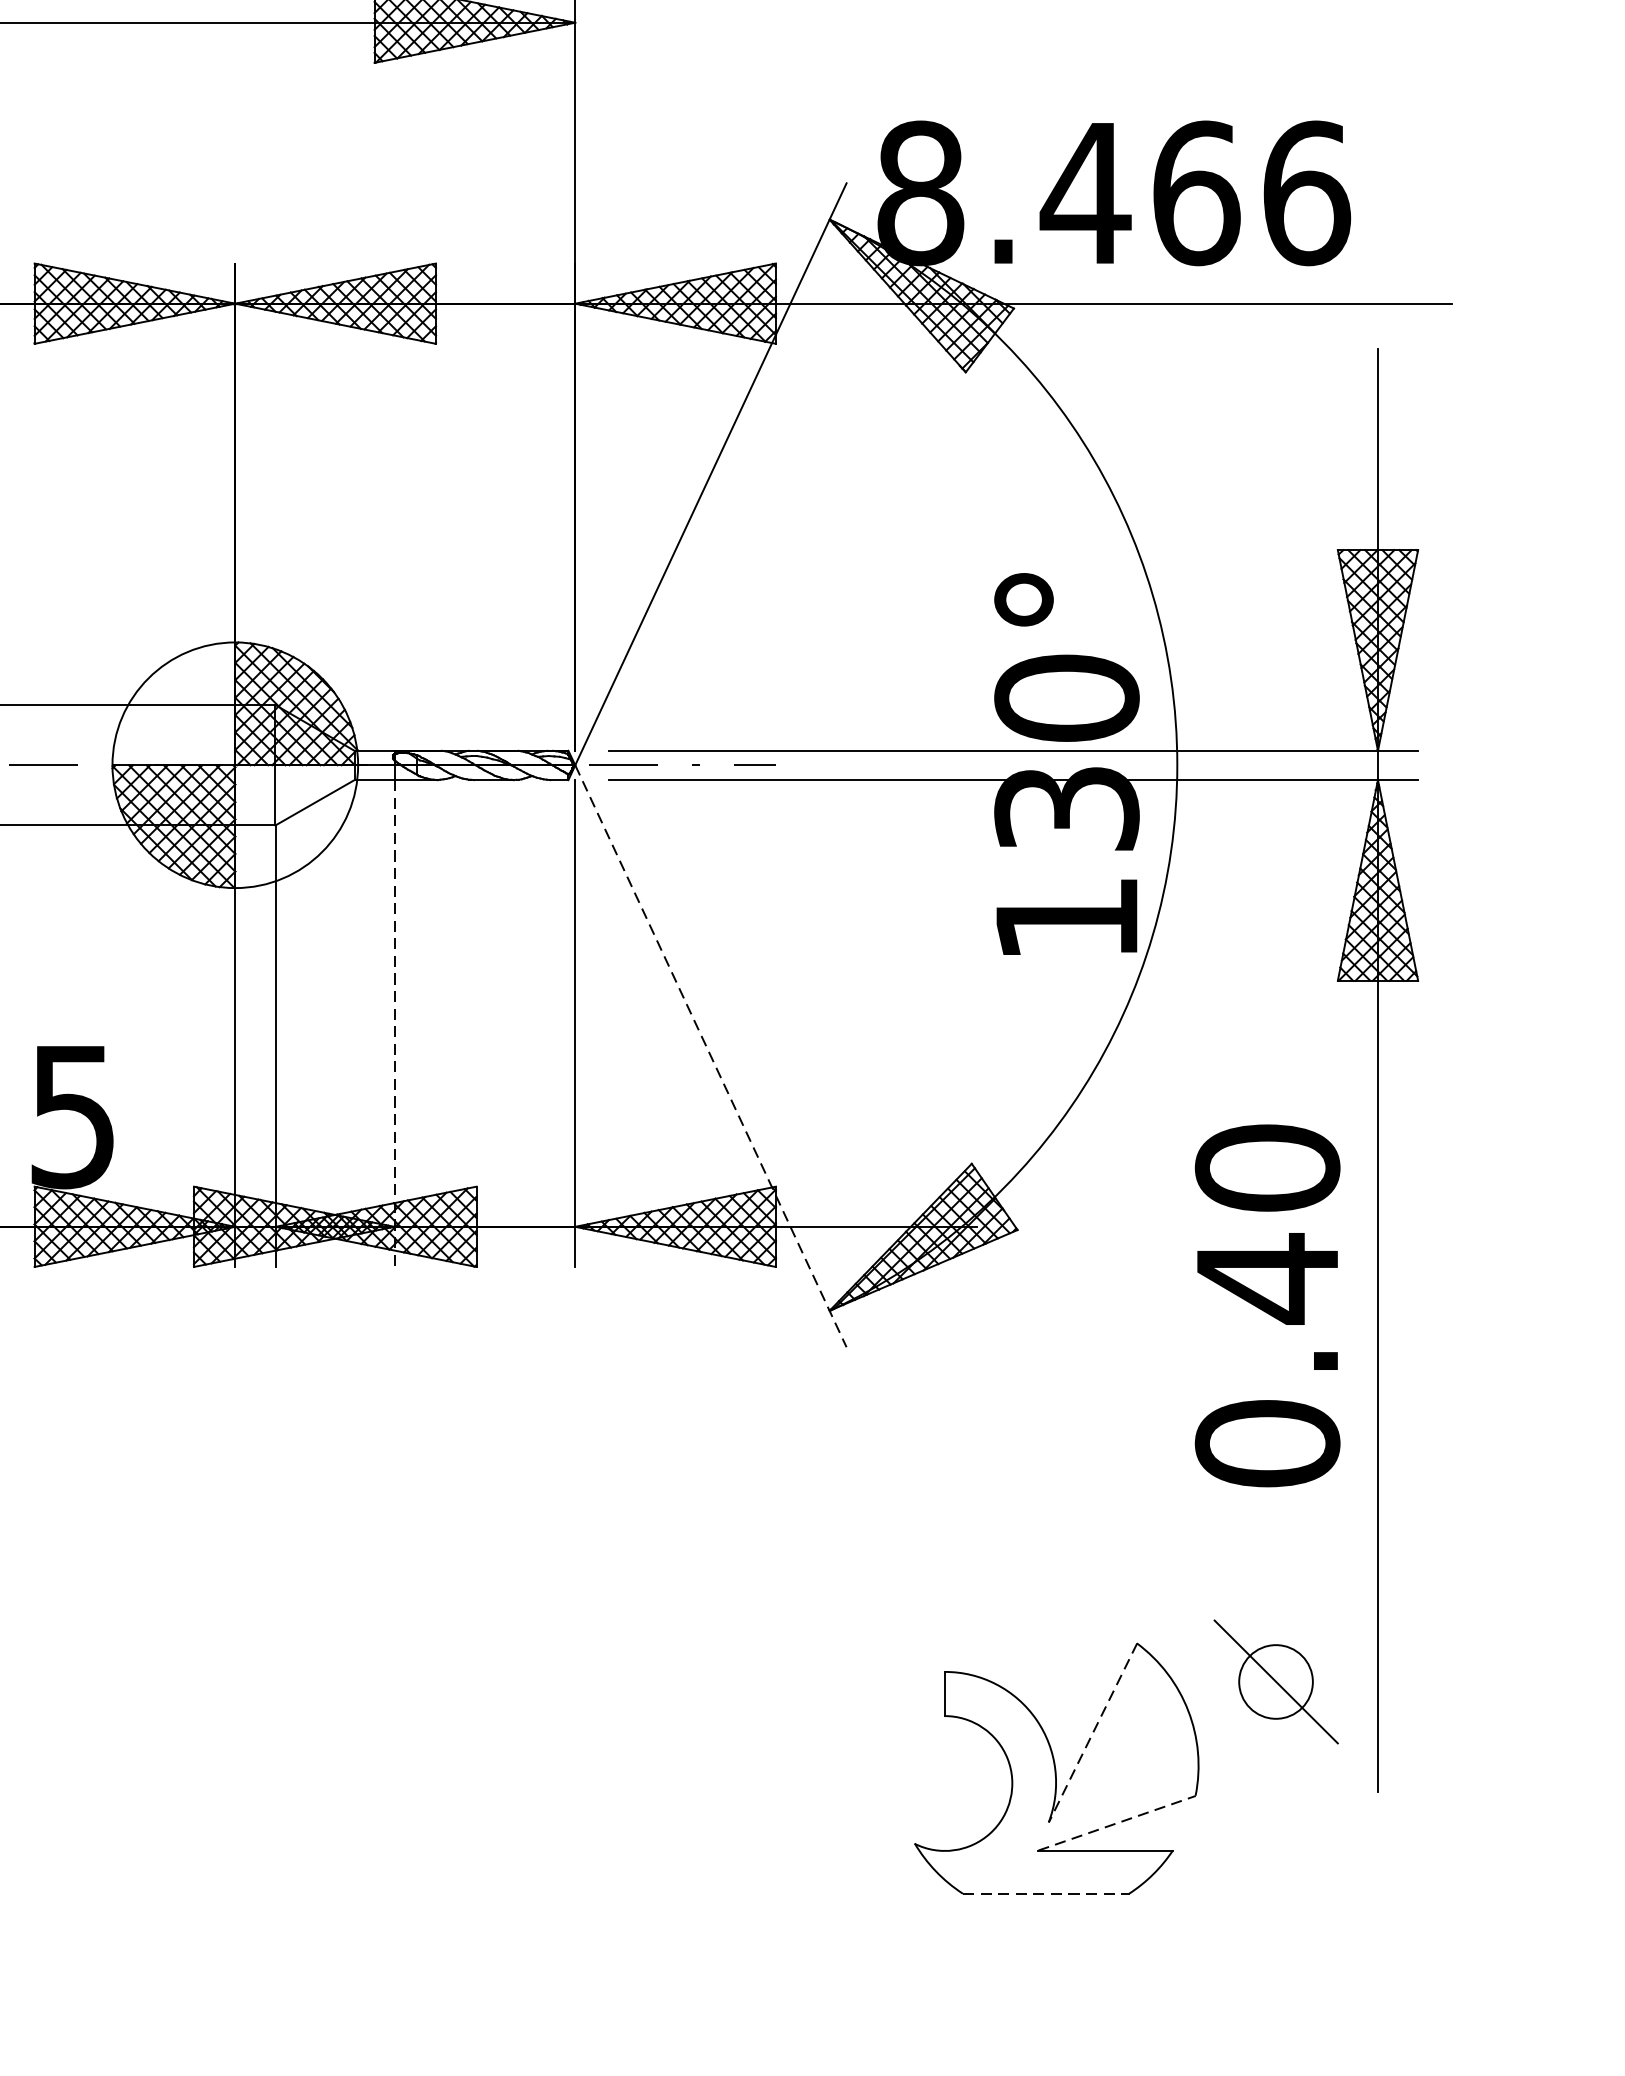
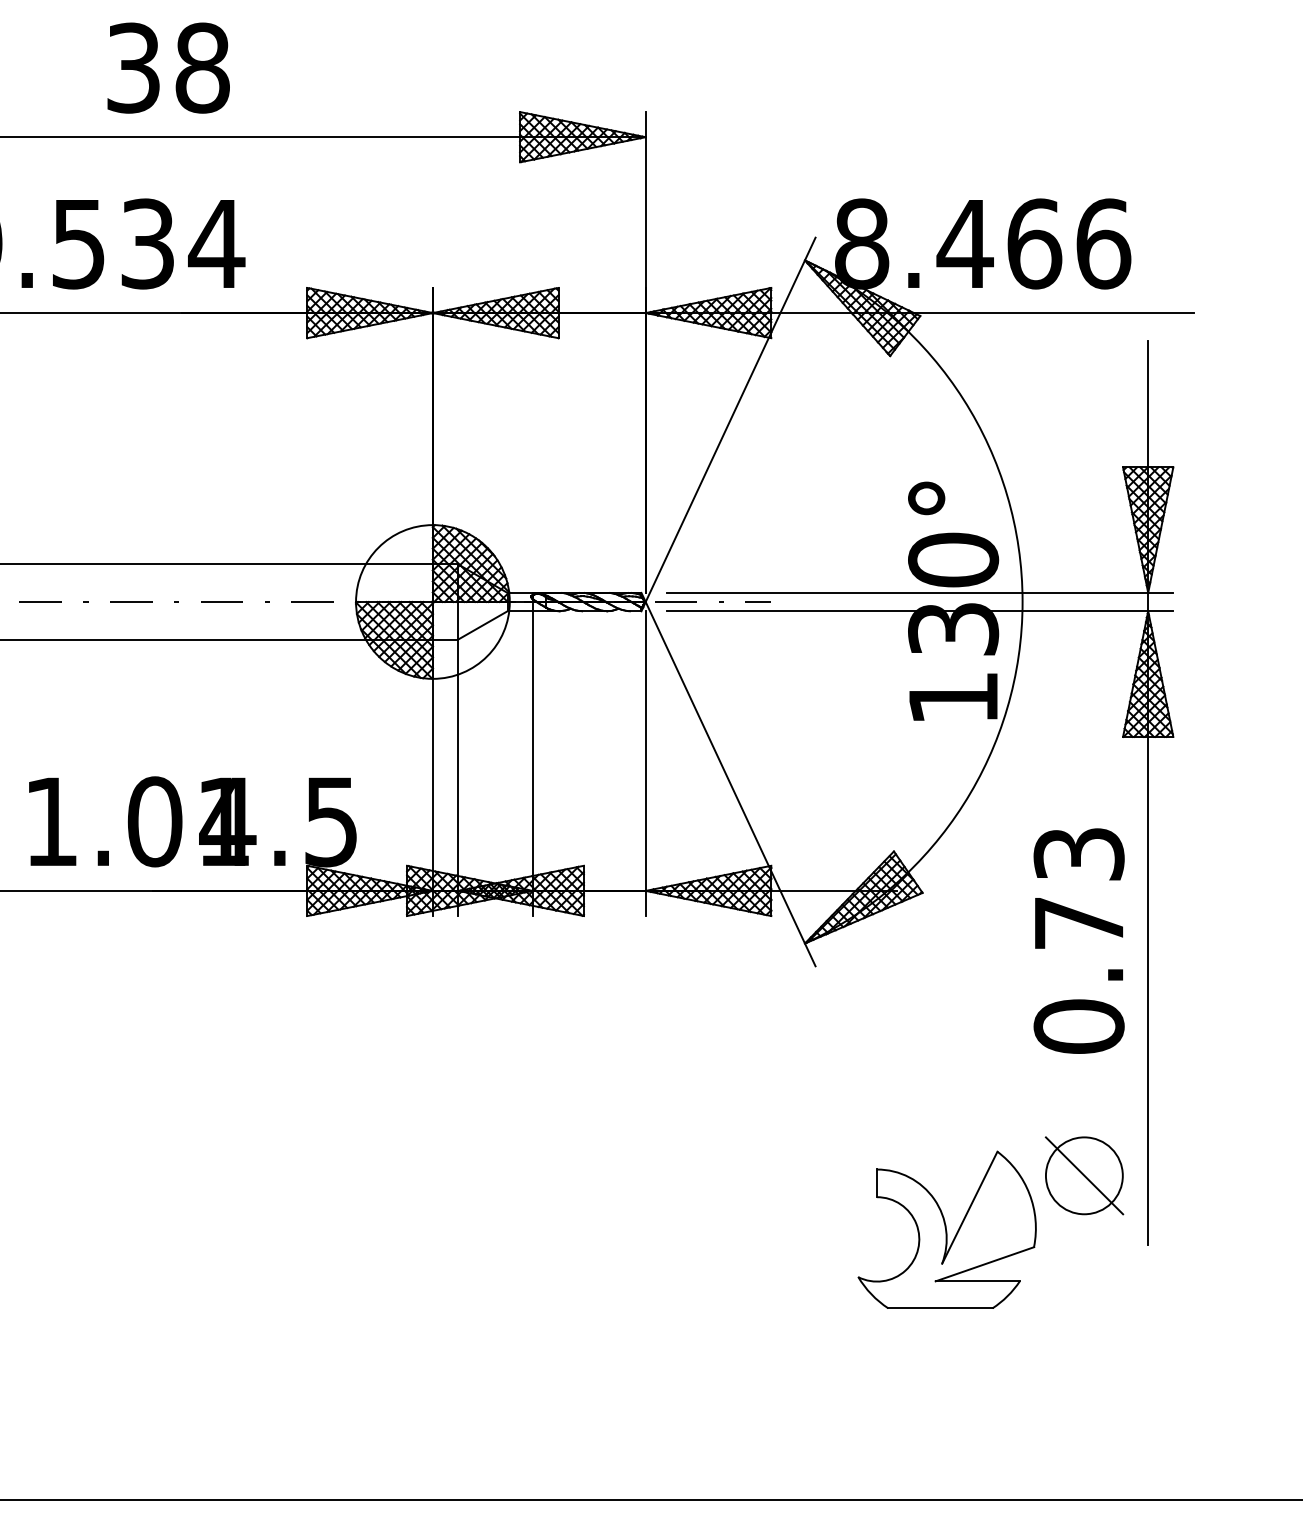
line: (394, 1024) -> (532, 764), dashed -> solid
line: (710, 1056) -> (730, 784), dashed -> solid
text: (1266, 1224) -> (1078, 889), 0.40 -> 0.73
circle: (1274, 1681) -> (1083, 1175), size x1.67
line: (1092, 1734) -> (969, 1208), dashed -> solid
line: (1118, 1823) -> (985, 1264), dashed -> solid
line: (1047, 1893) -> (941, 1308), dashed -> solid

